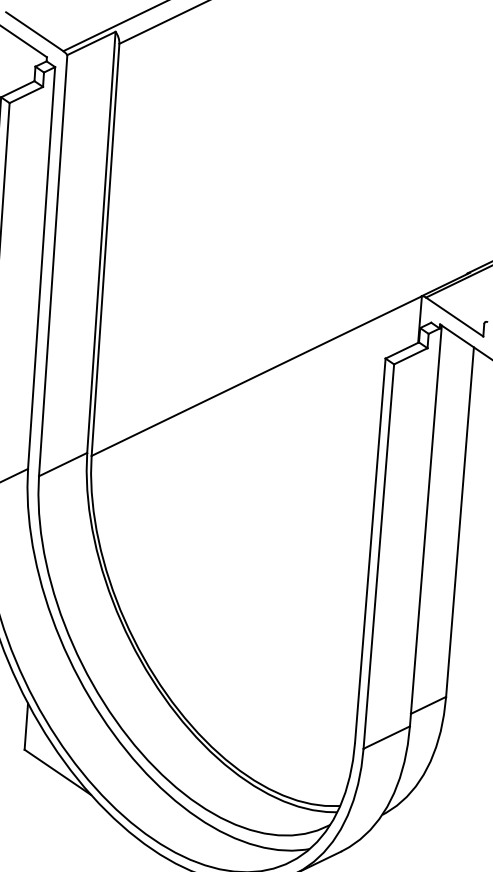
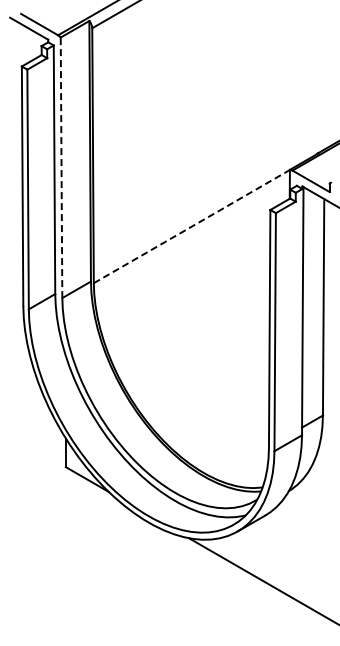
line: (53, 265) -> (61, 167), solid -> dashed
line: (257, 376) -> (192, 226), solid -> dashed

